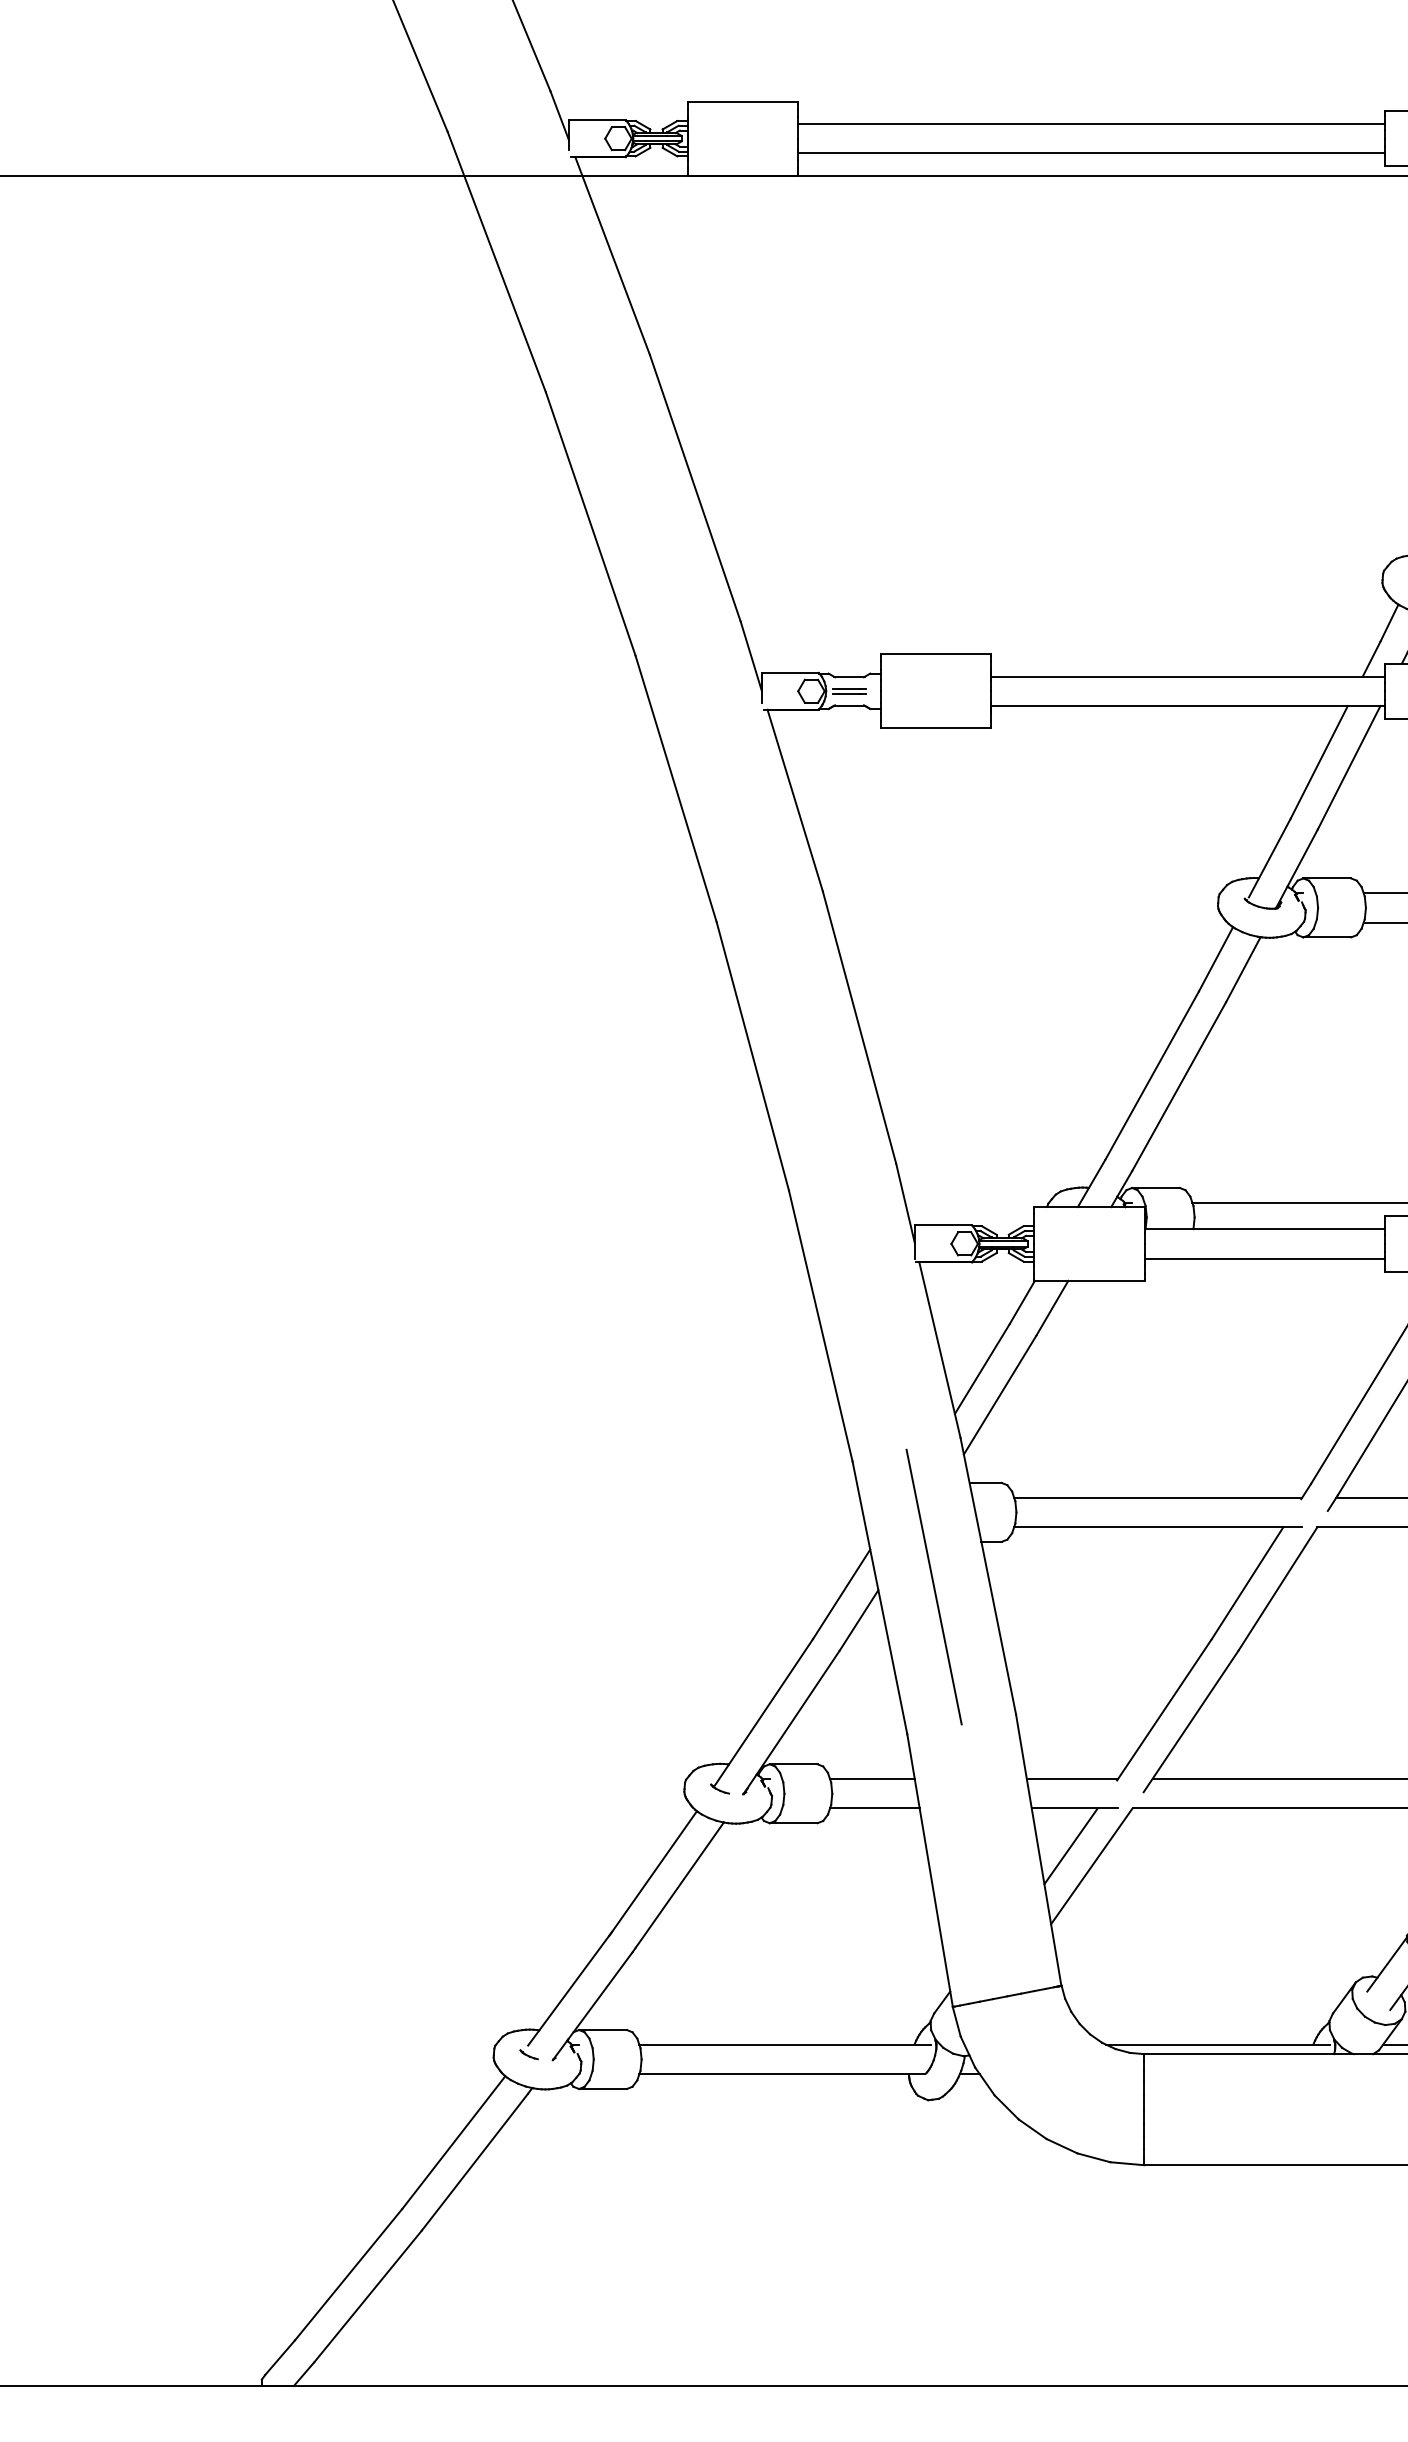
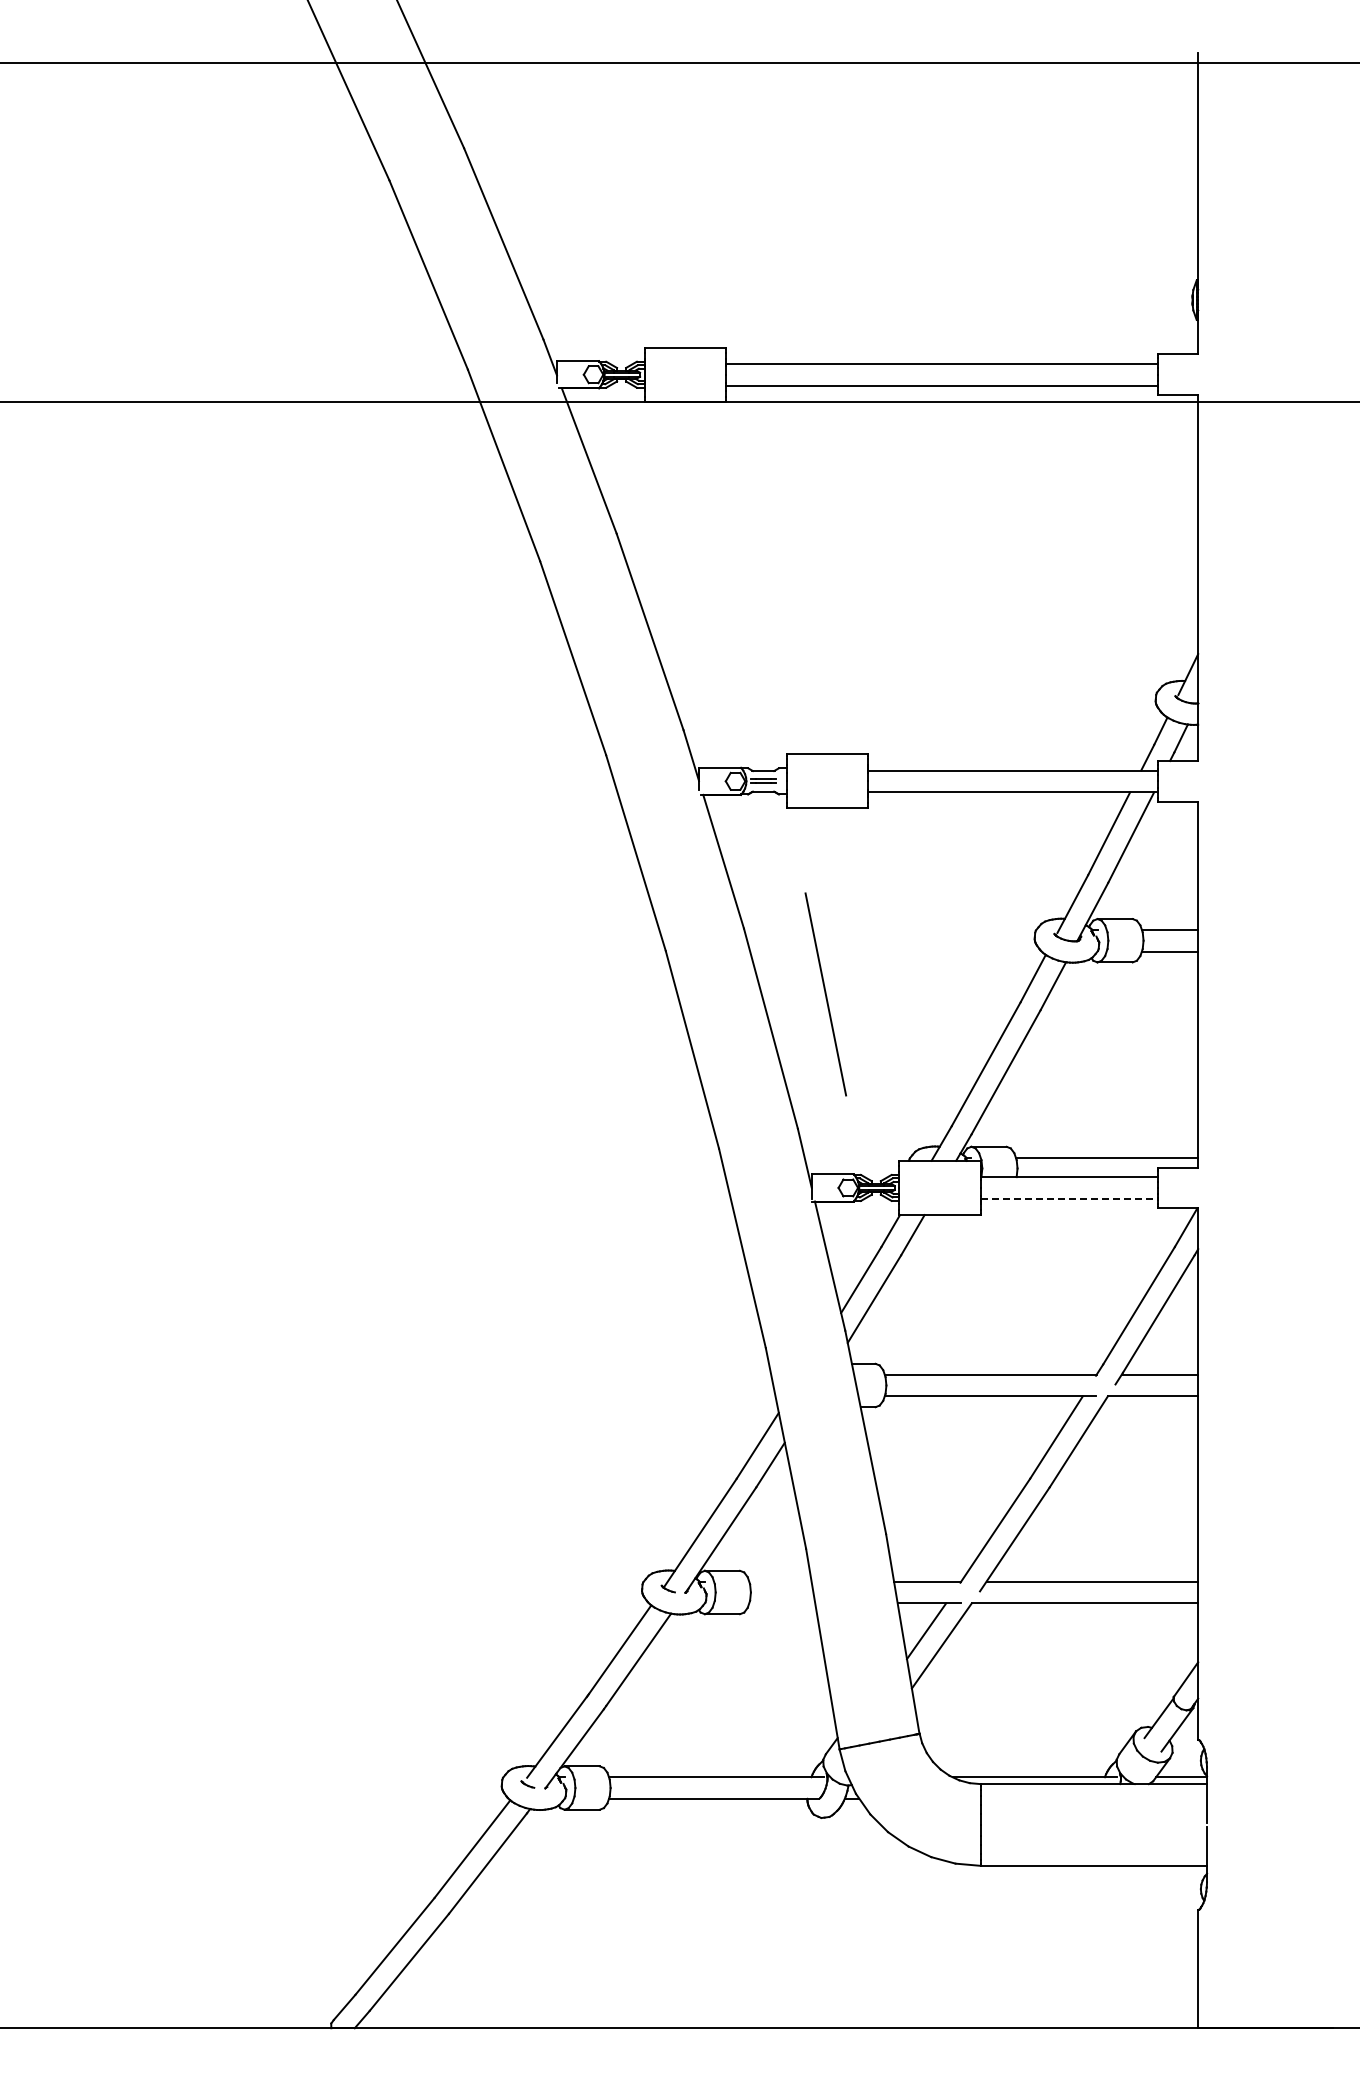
line: (1265, 1258) -> (1069, 1198), solid -> dashed
line: (933, 1587) -> (825, 994), moved
line: (872, 1778) -> (780, 1581), removed
line: (875, 1808) -> (782, 1603), removed

